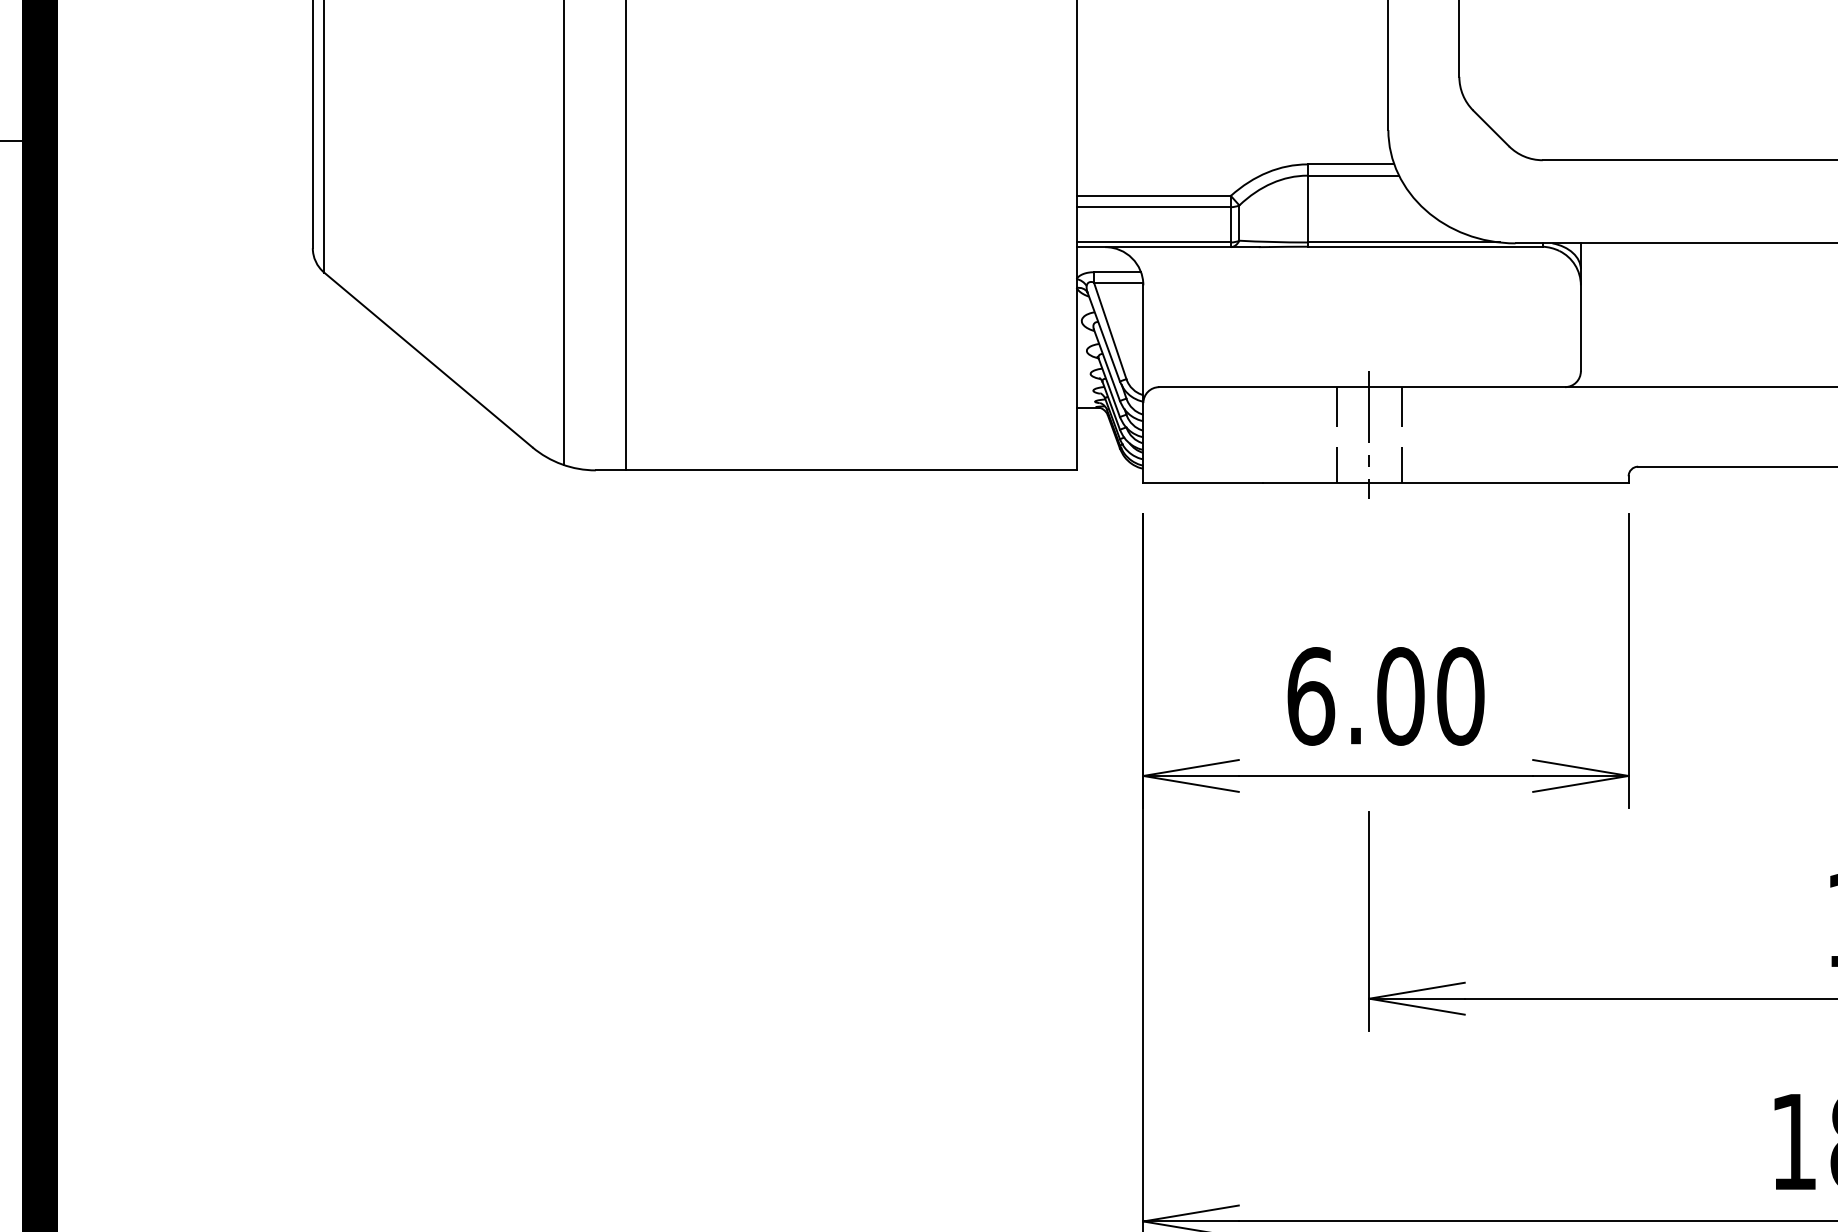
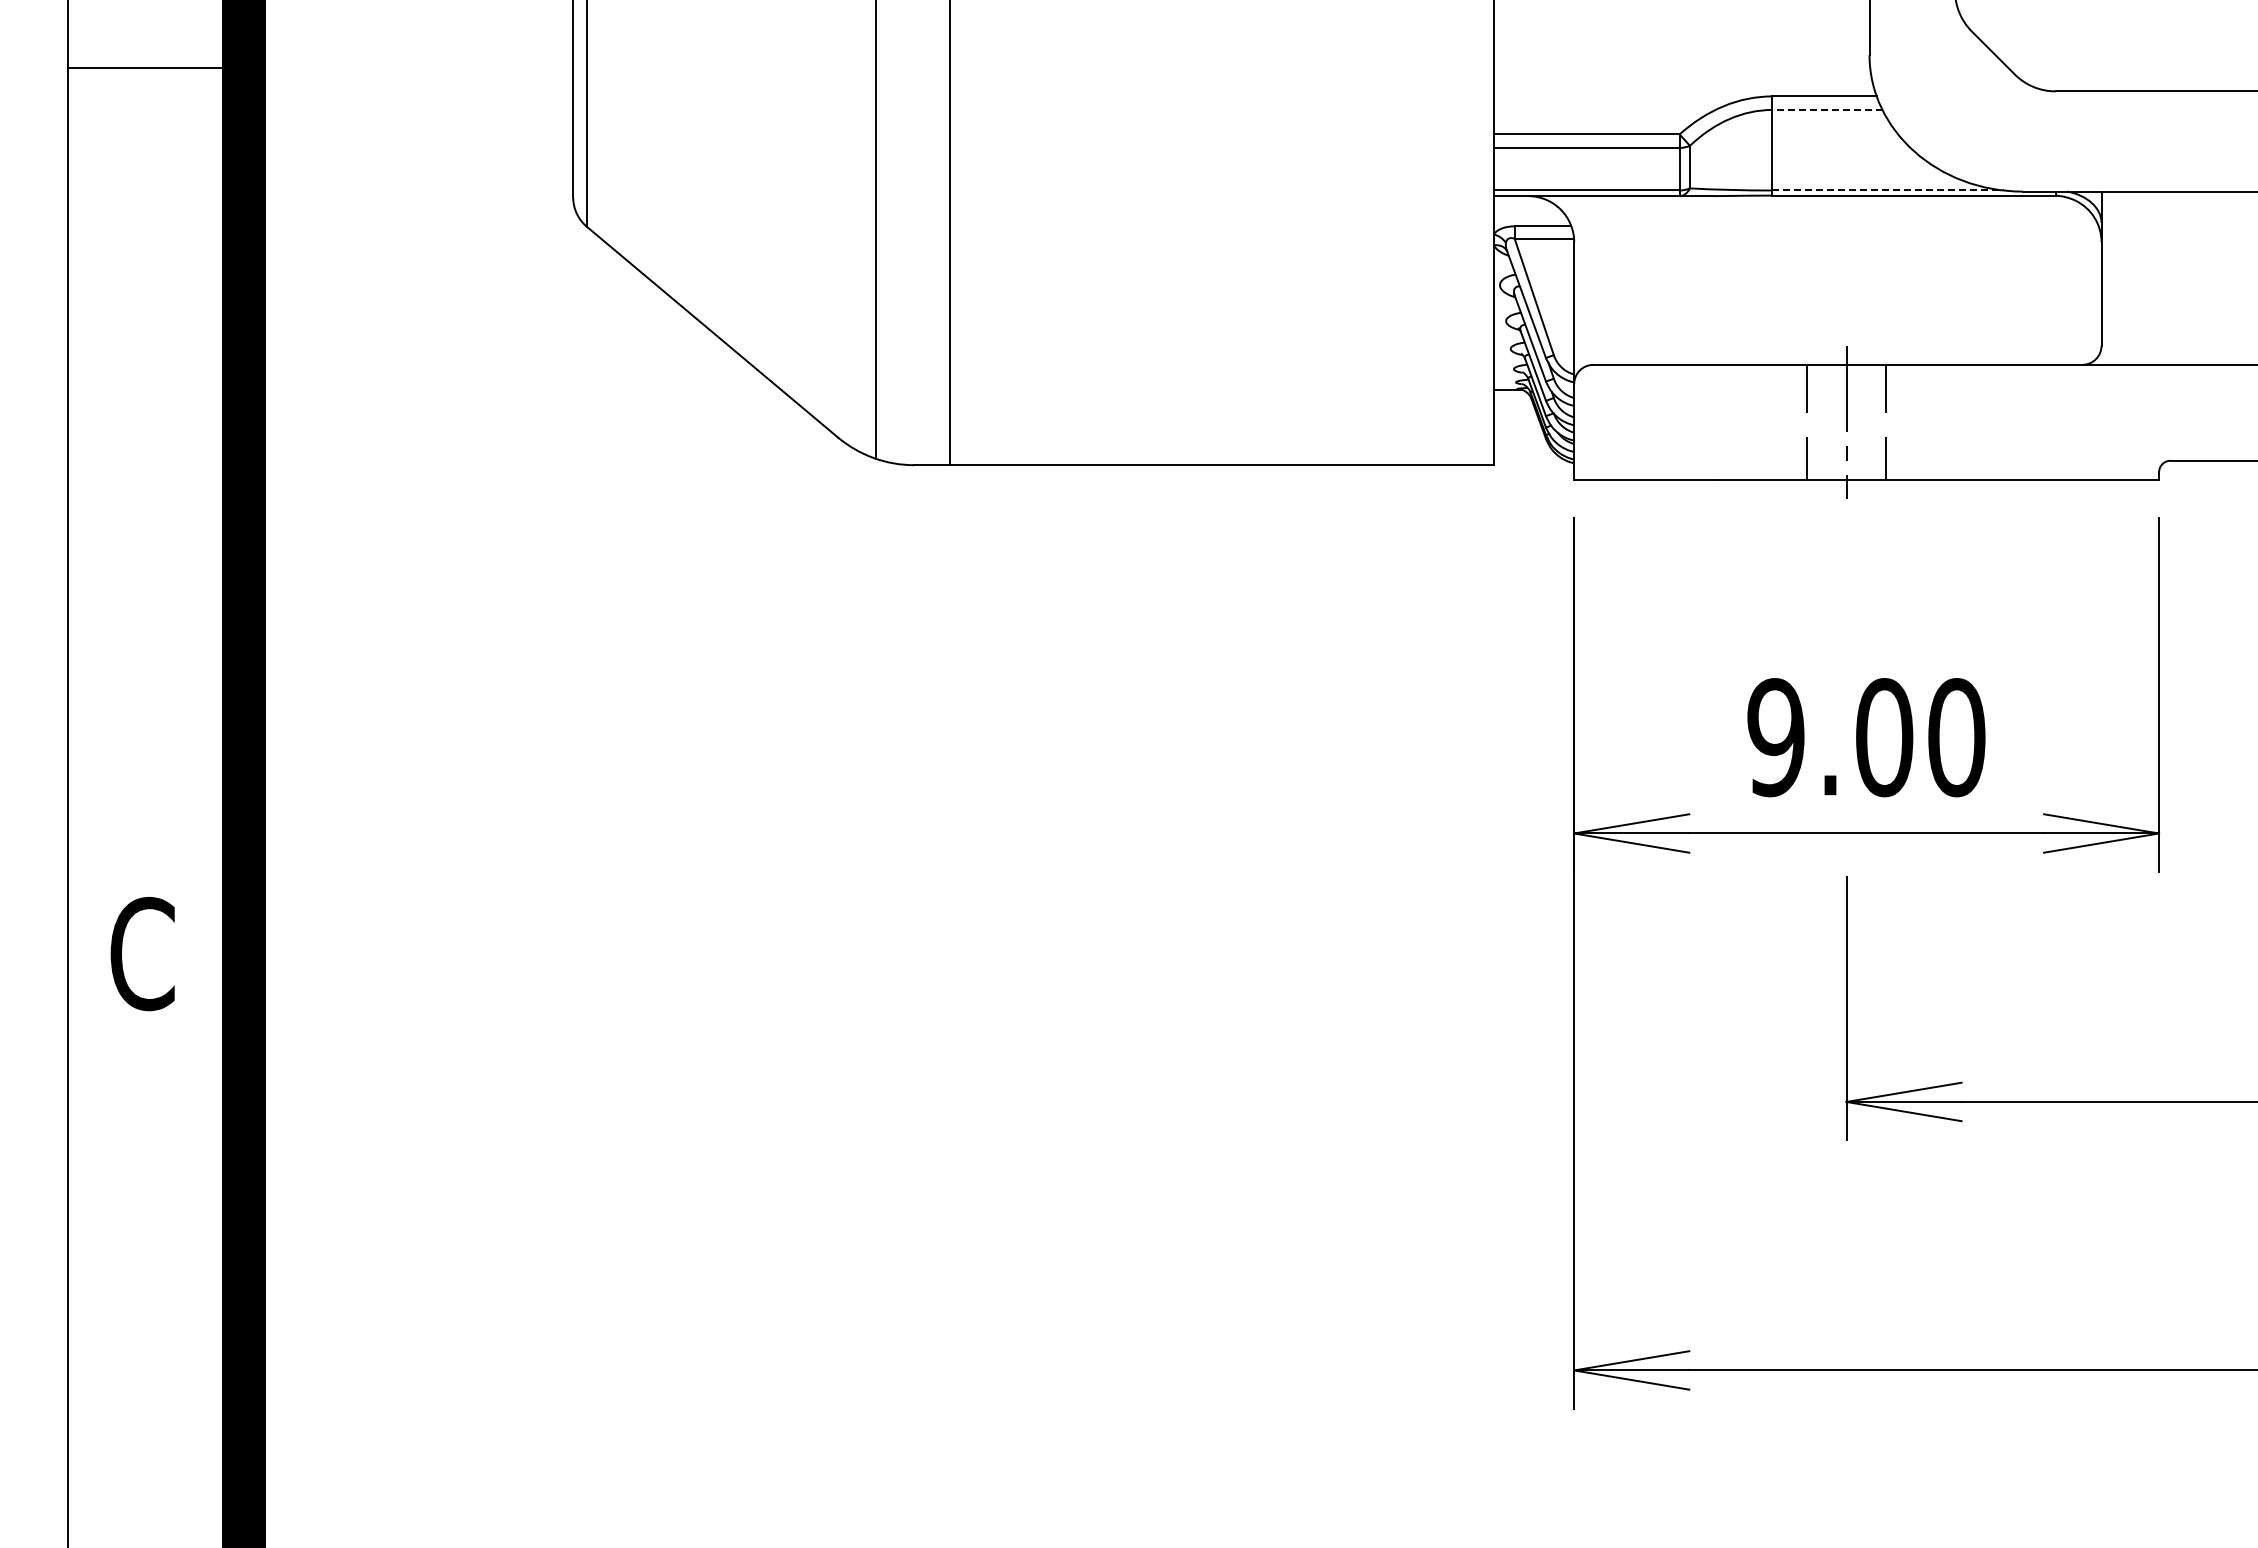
line: (1352, 175) -> (1826, 109), solid -> dashed
line: (1403, 242) -> (1887, 190), solid -> dashed
text: (1311, 696) -> (1776, 737), 6.00 -> 9.00

